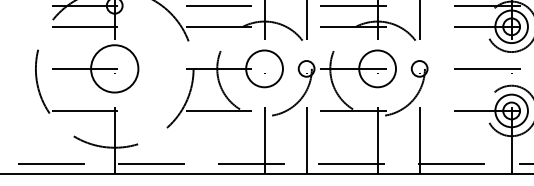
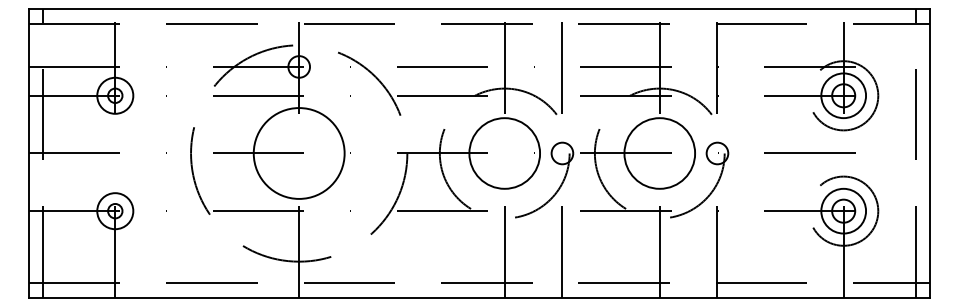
circle: (114, 68) -> (298, 153), size x1.4
circle: (264, 68) -> (504, 153), size x1.4
circle: (377, 68) -> (659, 153), size x1.4

